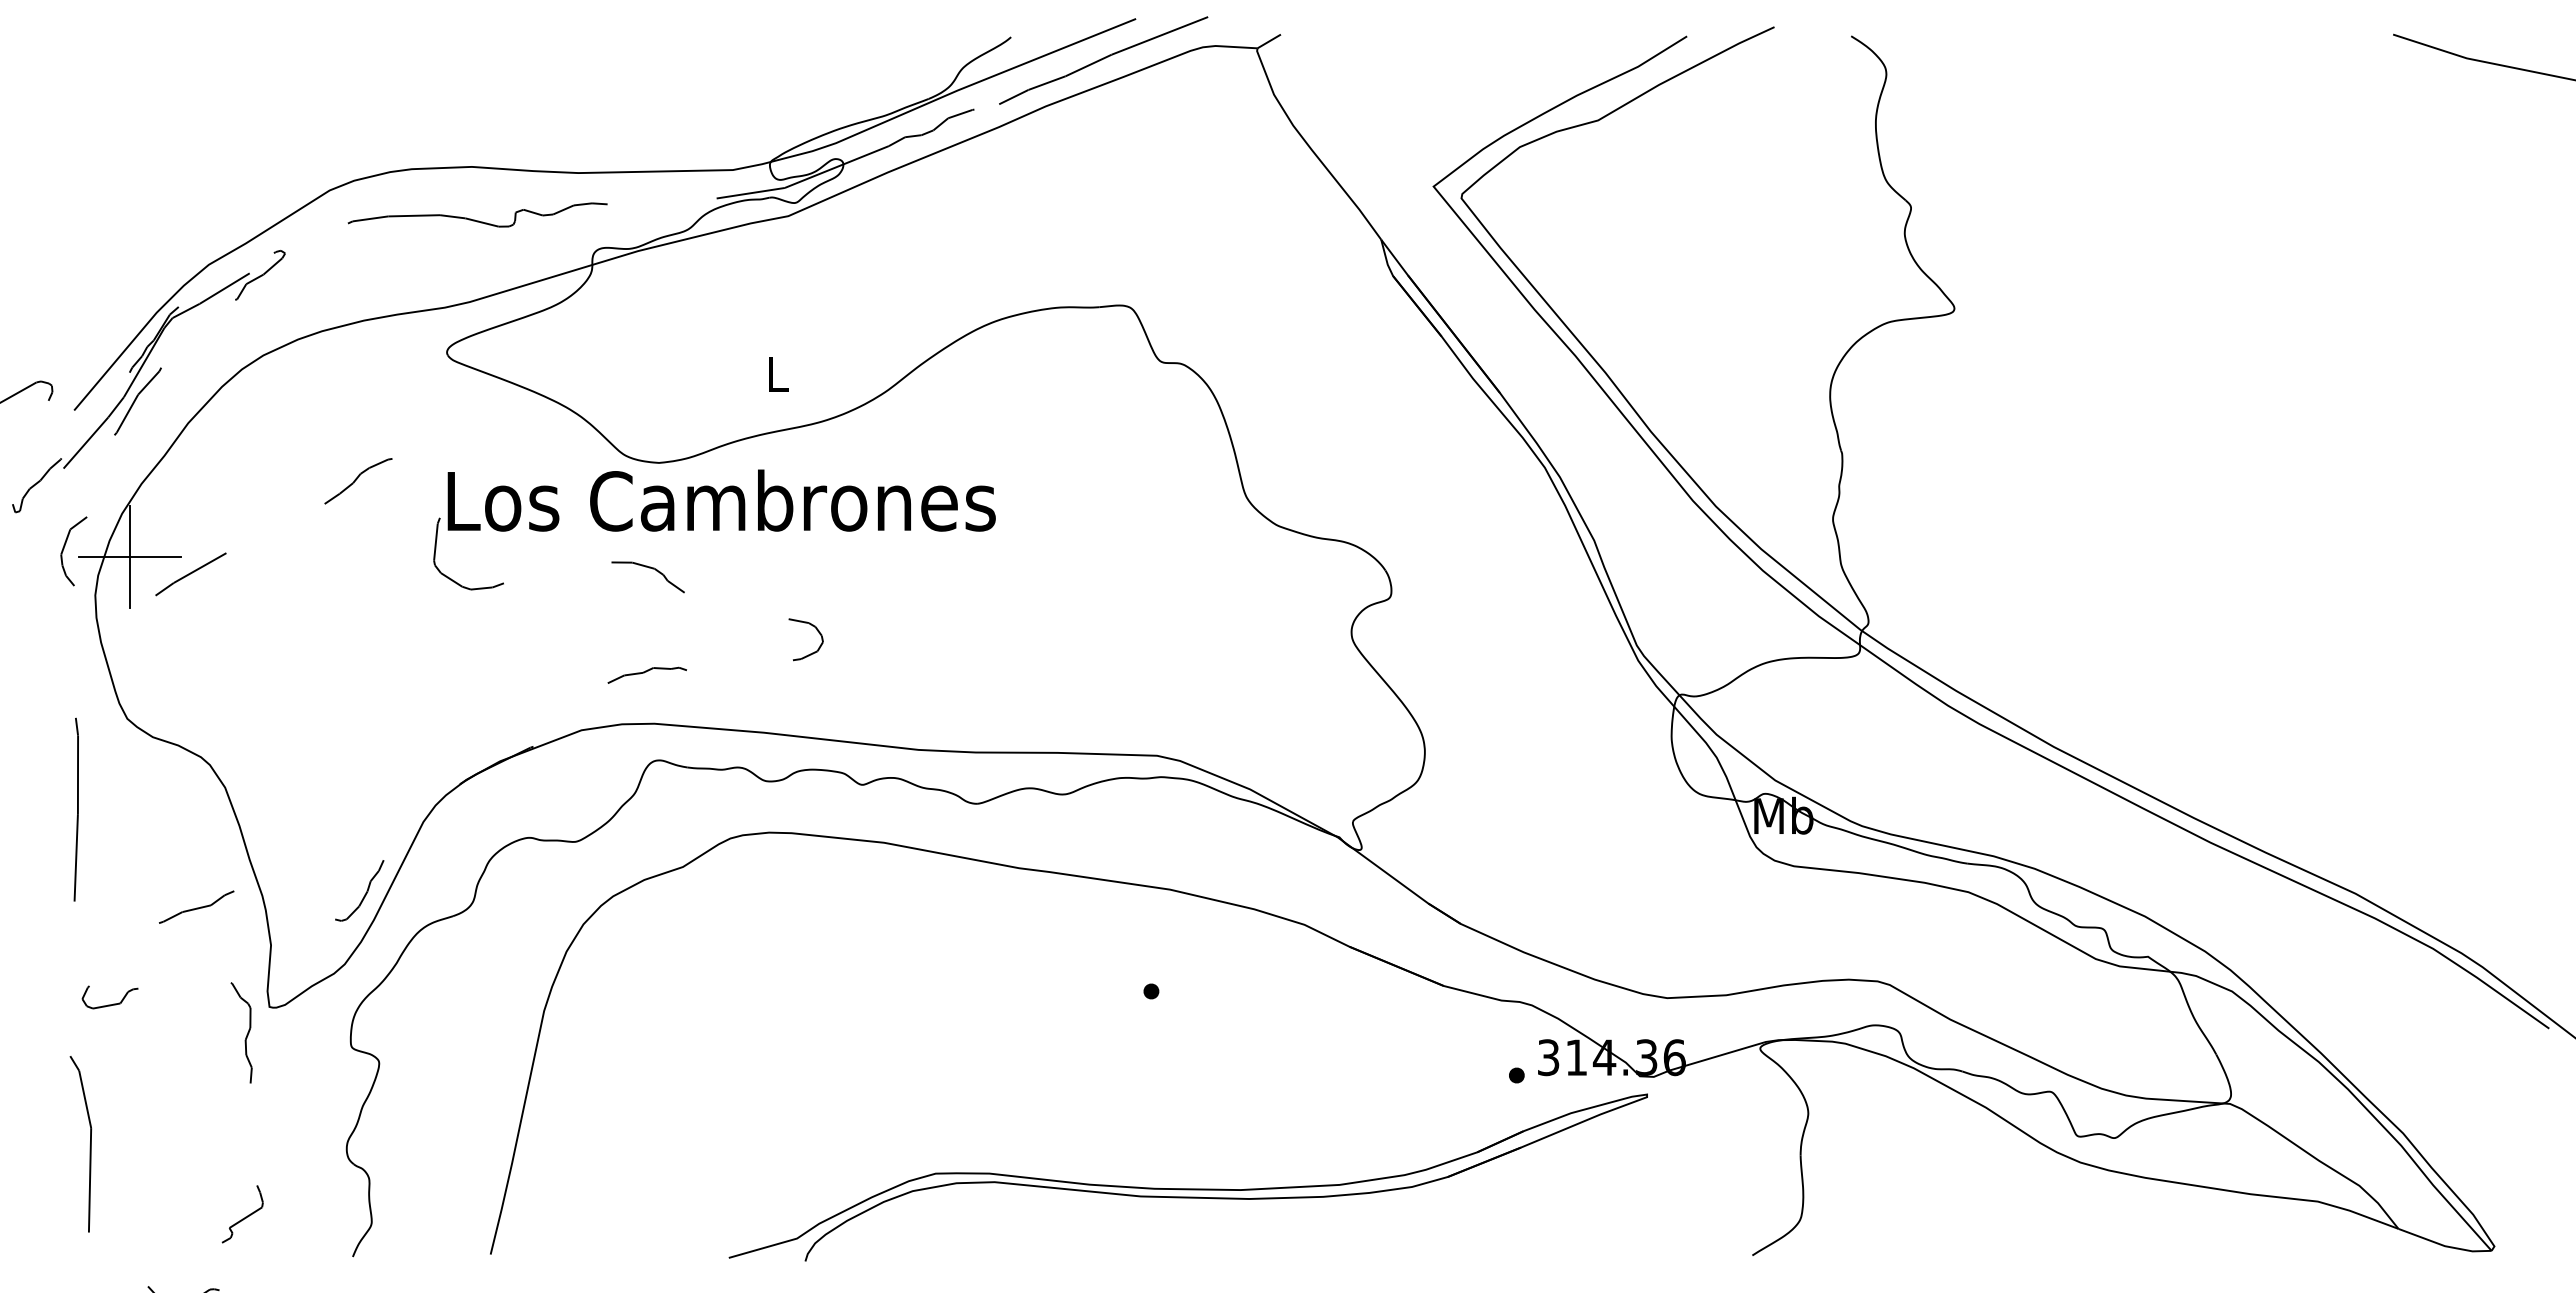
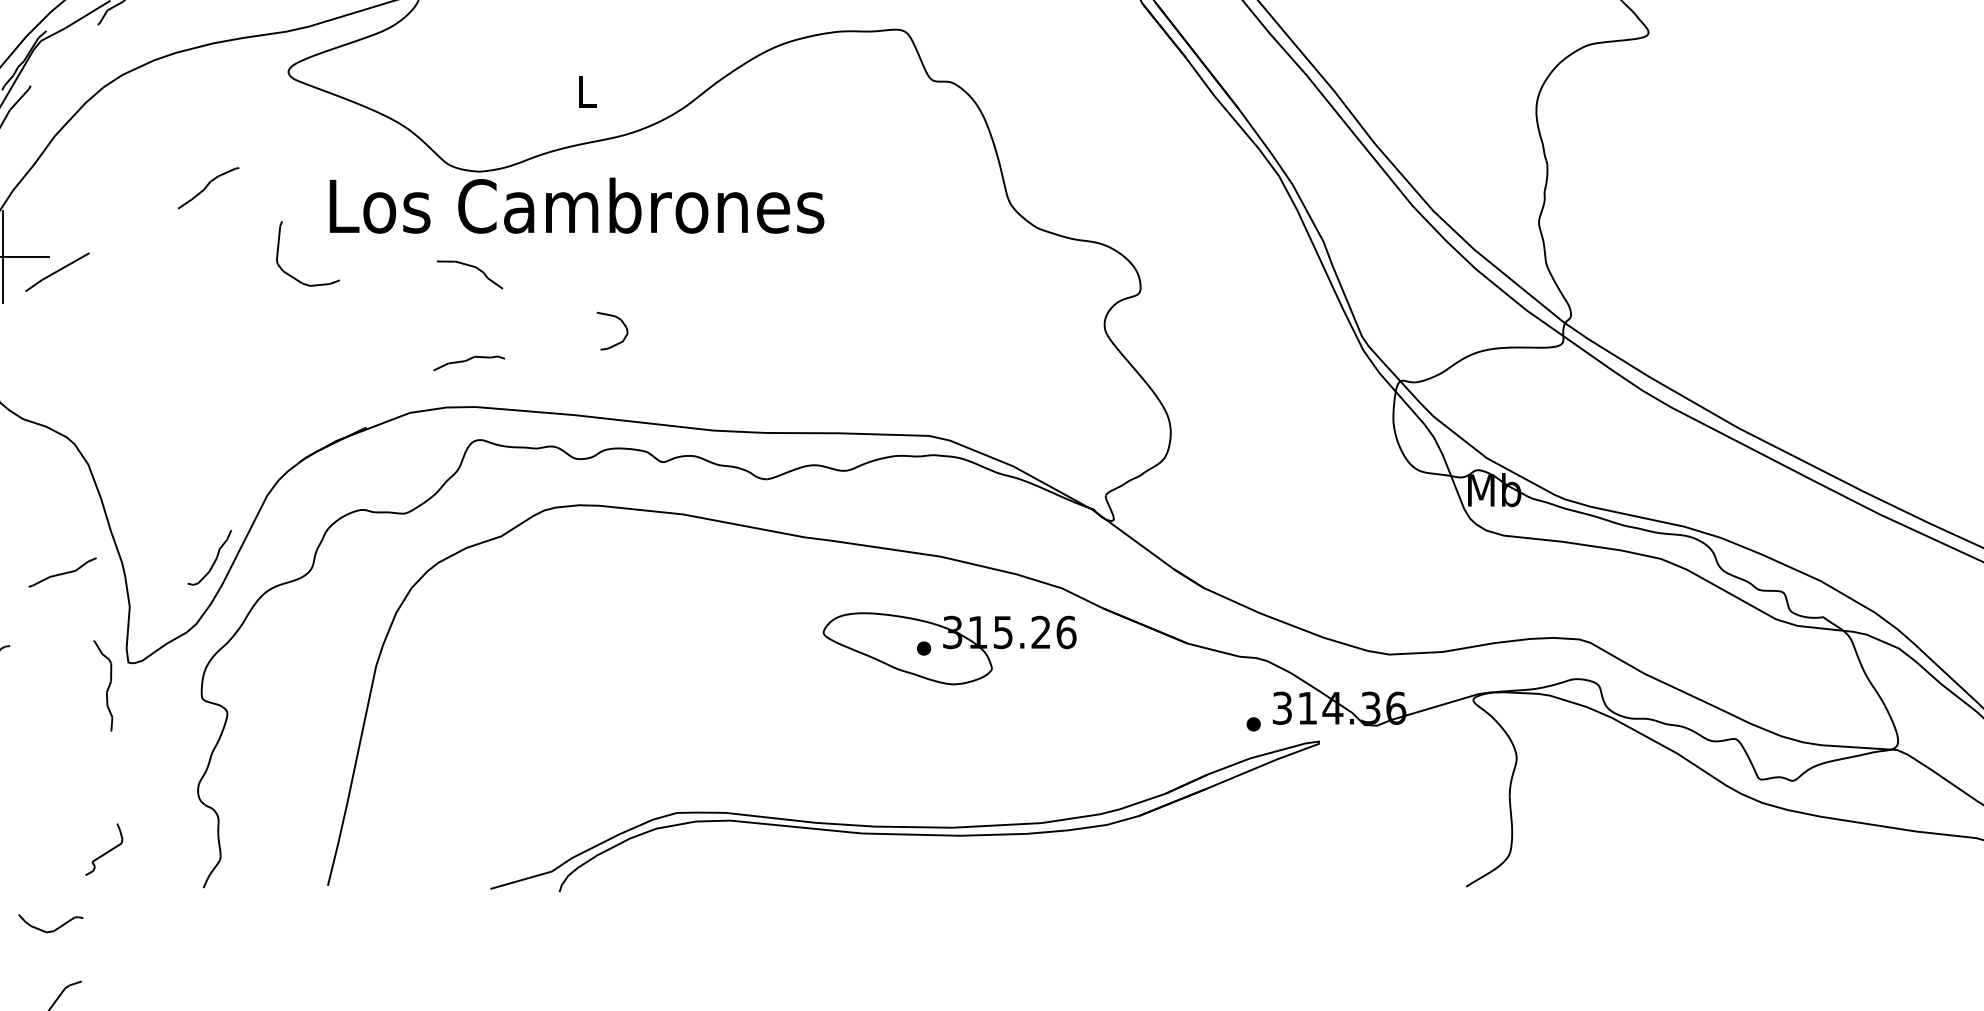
text: (721, 500) -> (576, 205), moved
part: (1179, 991) -> (949, 648), added
part: (1187, 1188) -> (904, 826), moved

